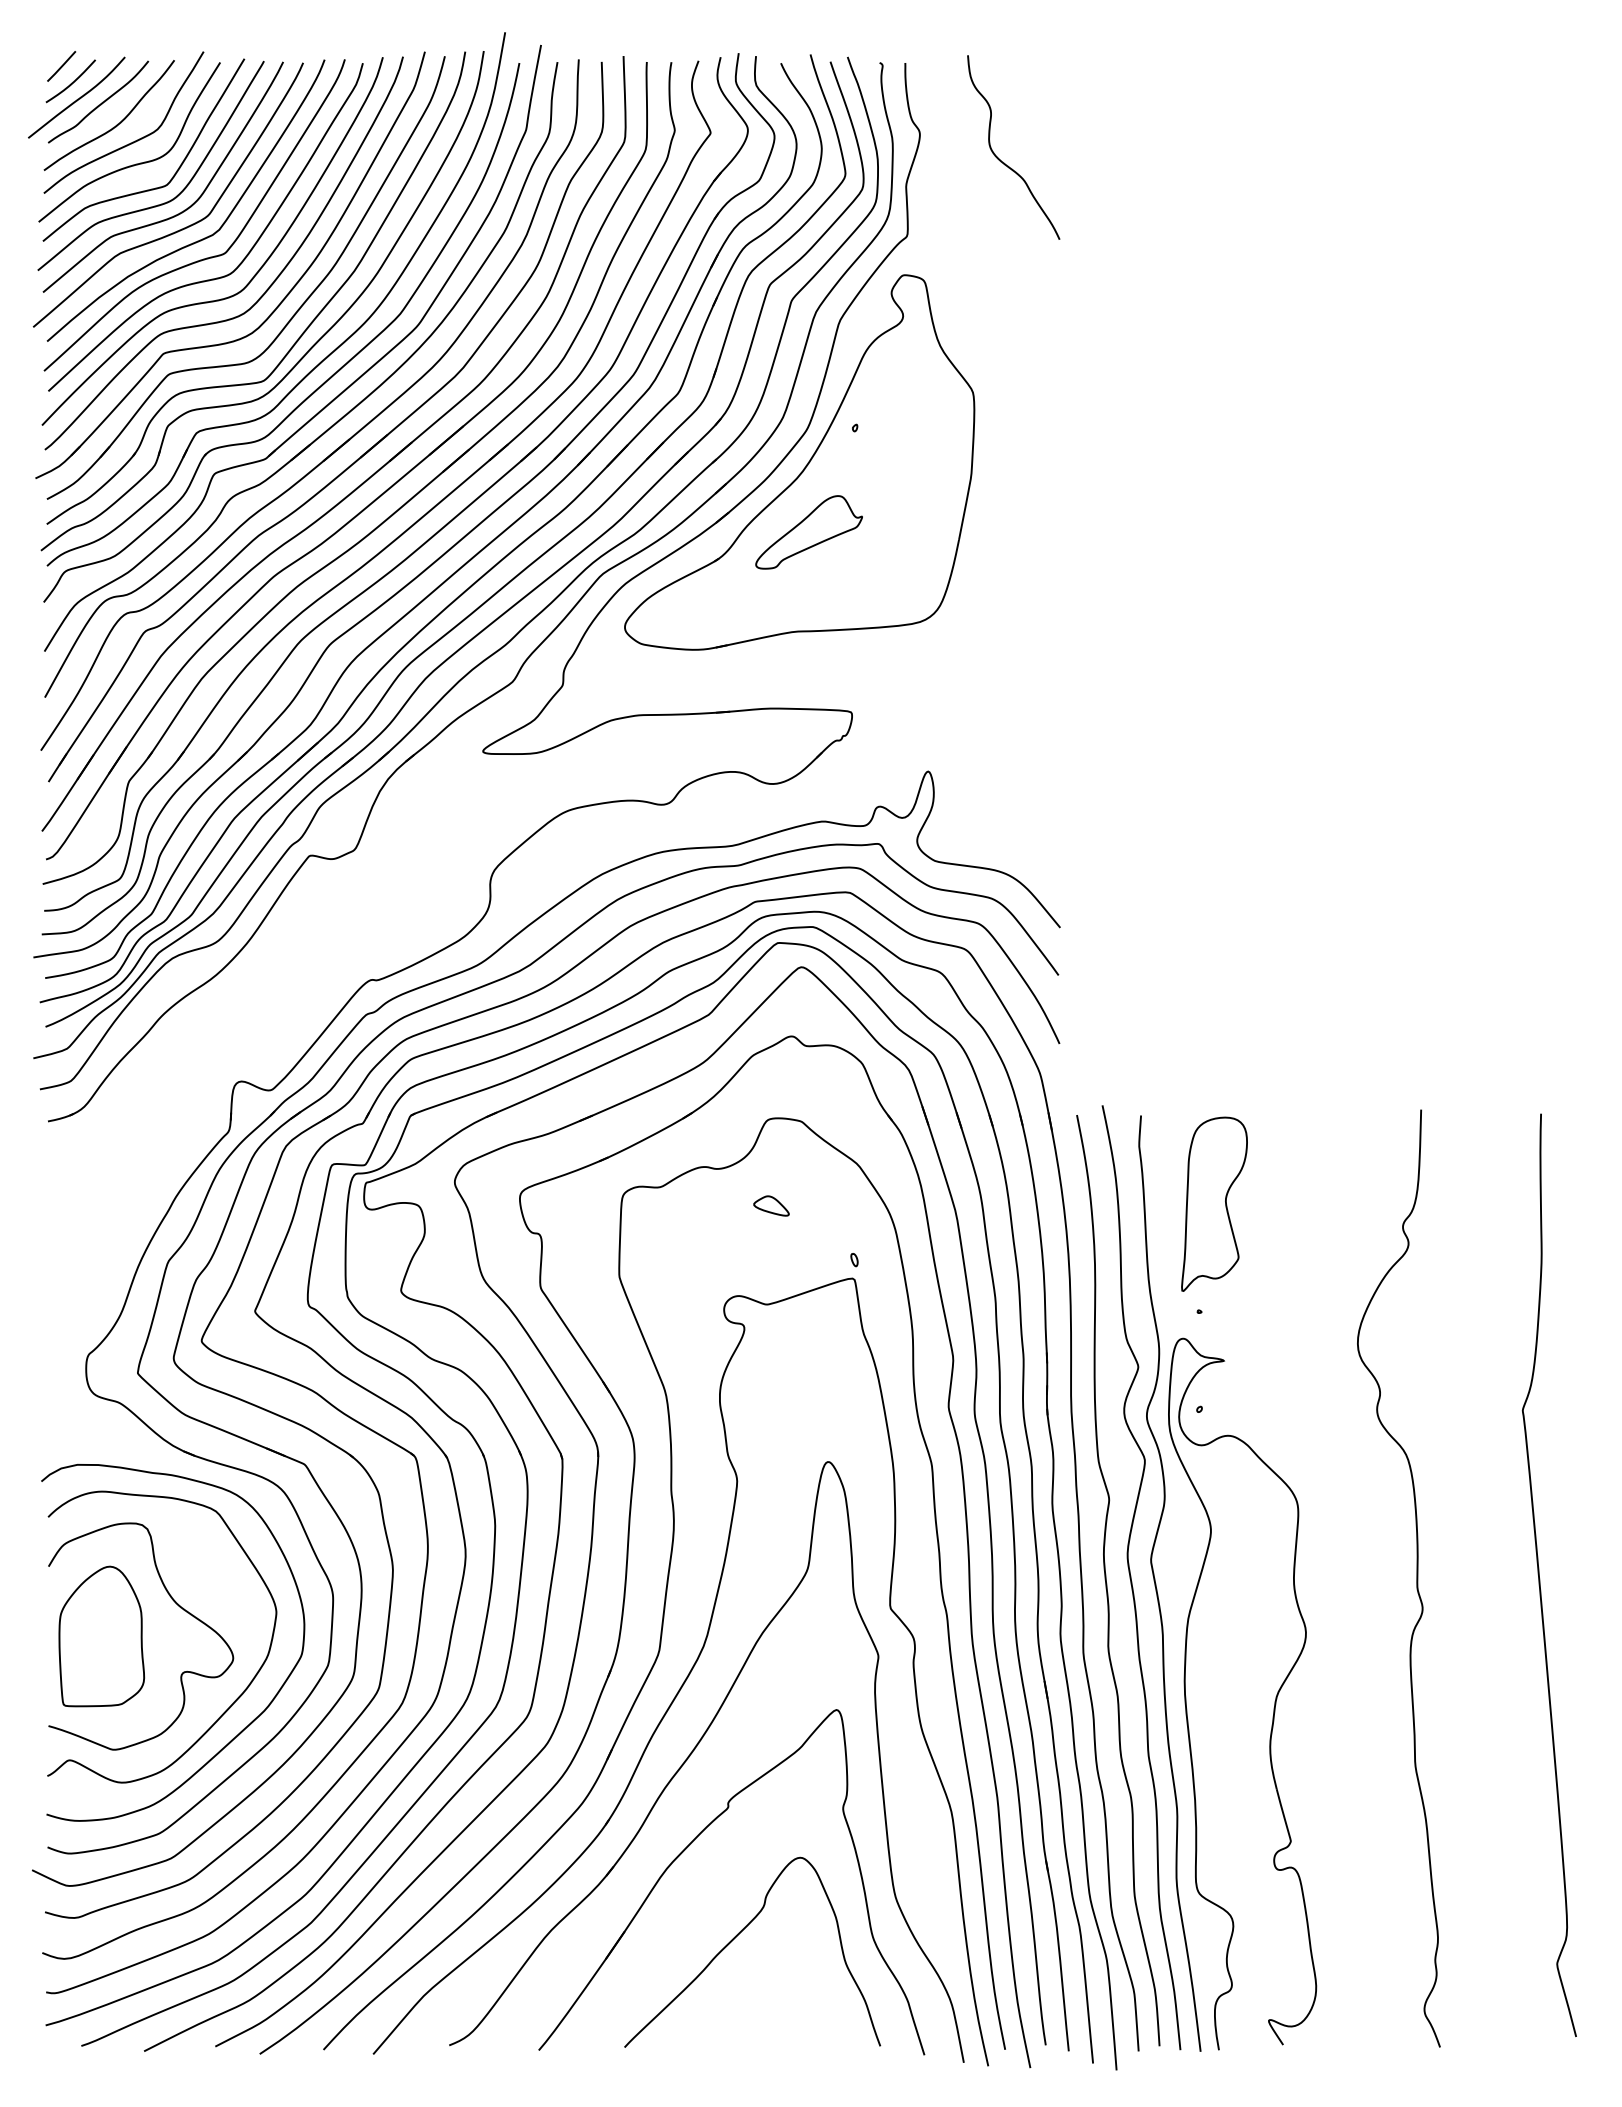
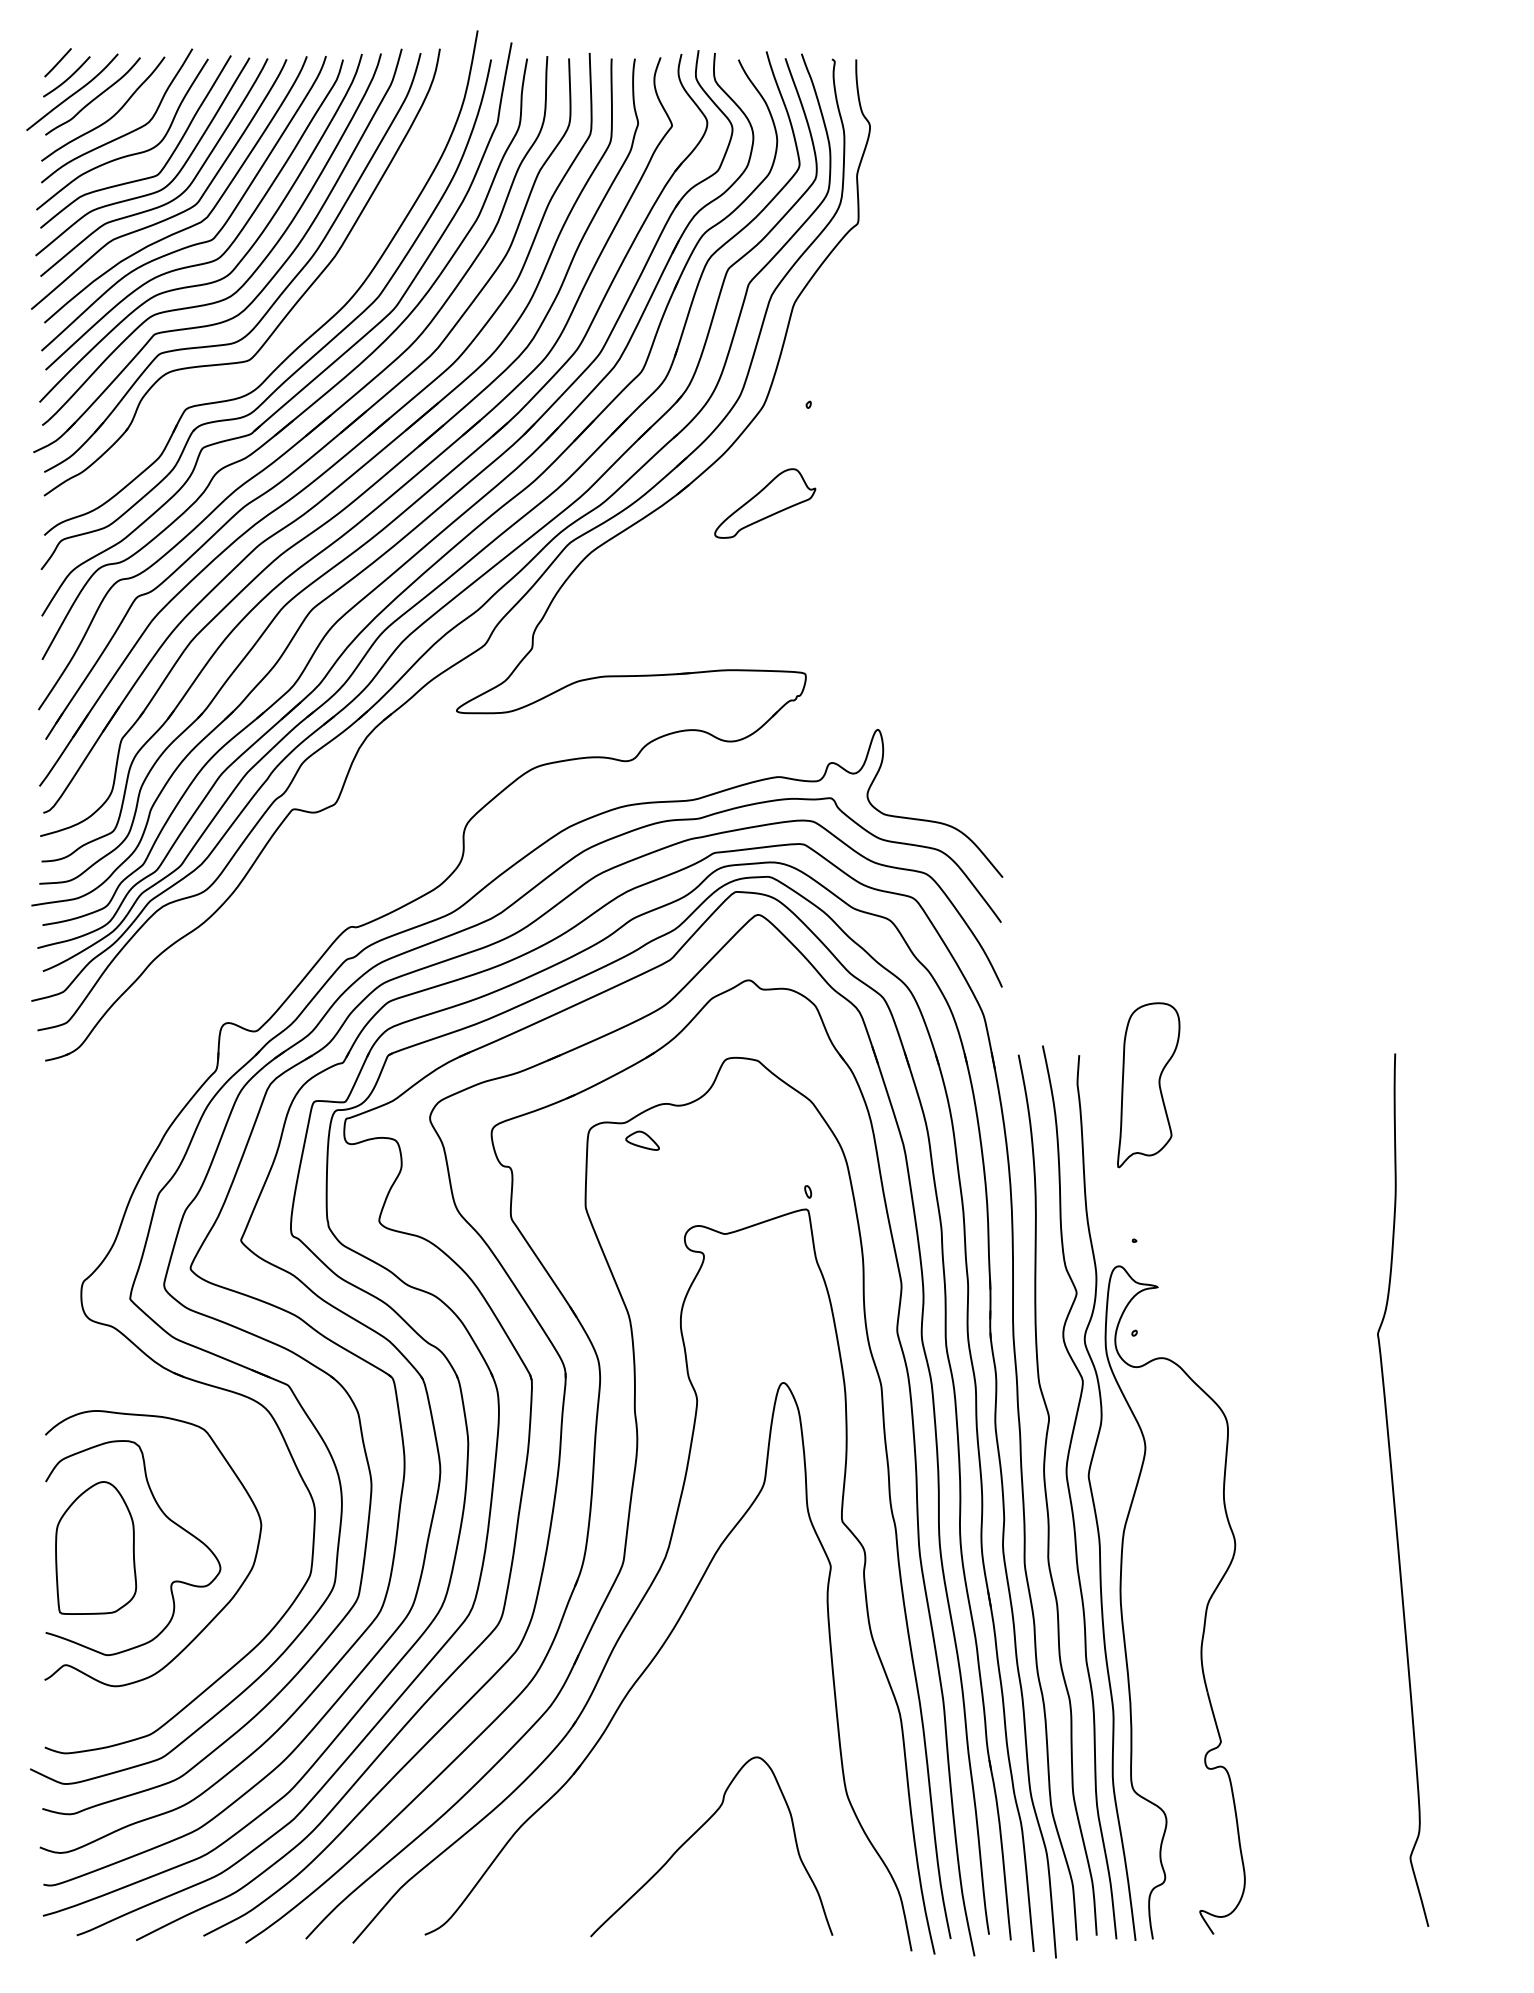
curve: (1004, 162) -> (950, 153), removed
part: (309, 348) -> (292, 329), removed
part: (805, 465) -> (761, 440), removed
part: (1214, 1203) -> (1148, 1084), moved
part: (771, 1205) -> (642, 1140), moved
curve: (1416, 1578) -> (1339, 1493), removed
curve: (1540, 1578) -> (1394, 1493), moved
curve: (244, 1727) -> (231, 1634), removed
part: (690, 1845) -> (653, 1745), removed

